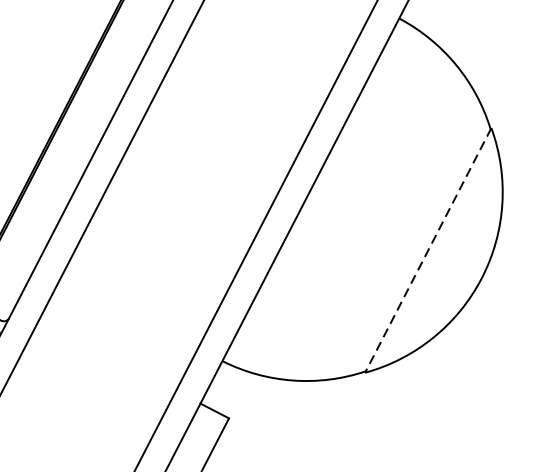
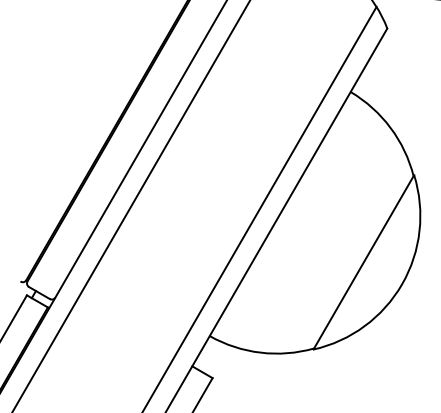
line: (427, 250) -> (363, 262), dashed -> solid

